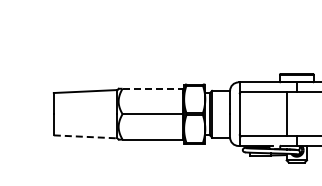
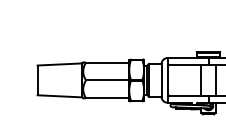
line: (153, 88) -> (107, 62), dashed -> solid
line: (307, 113) -> (215, 79), added
line: (85, 136) -> (59, 96), dashed -> solid

